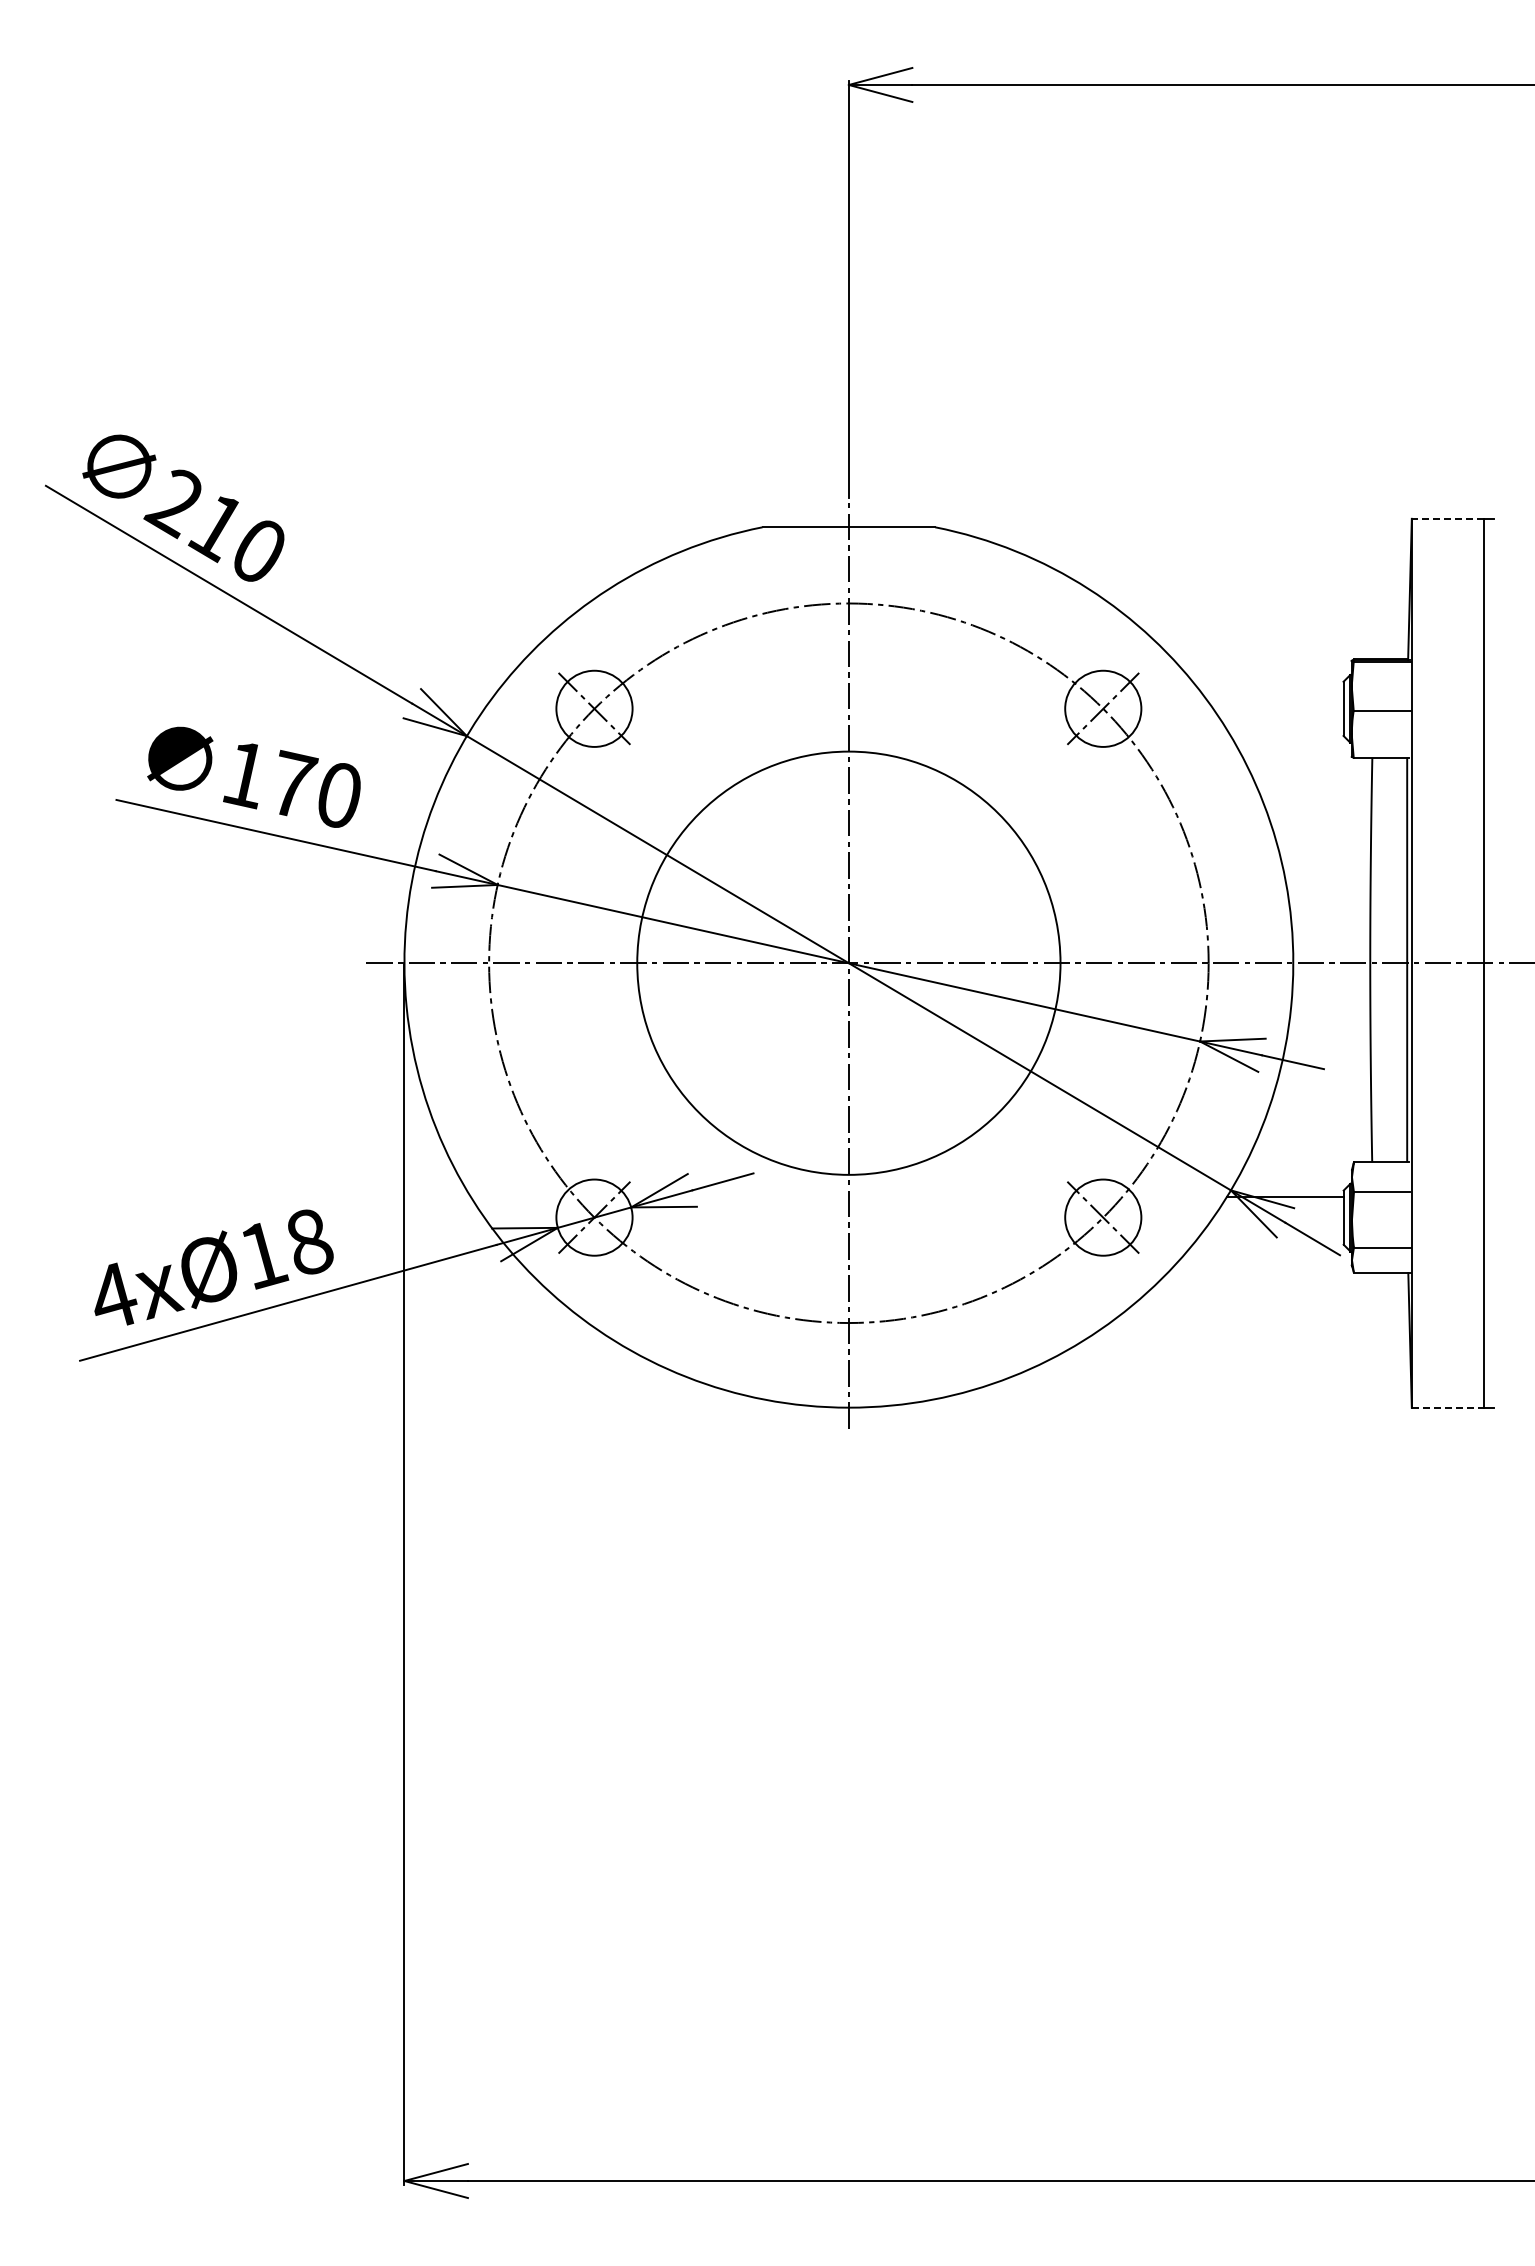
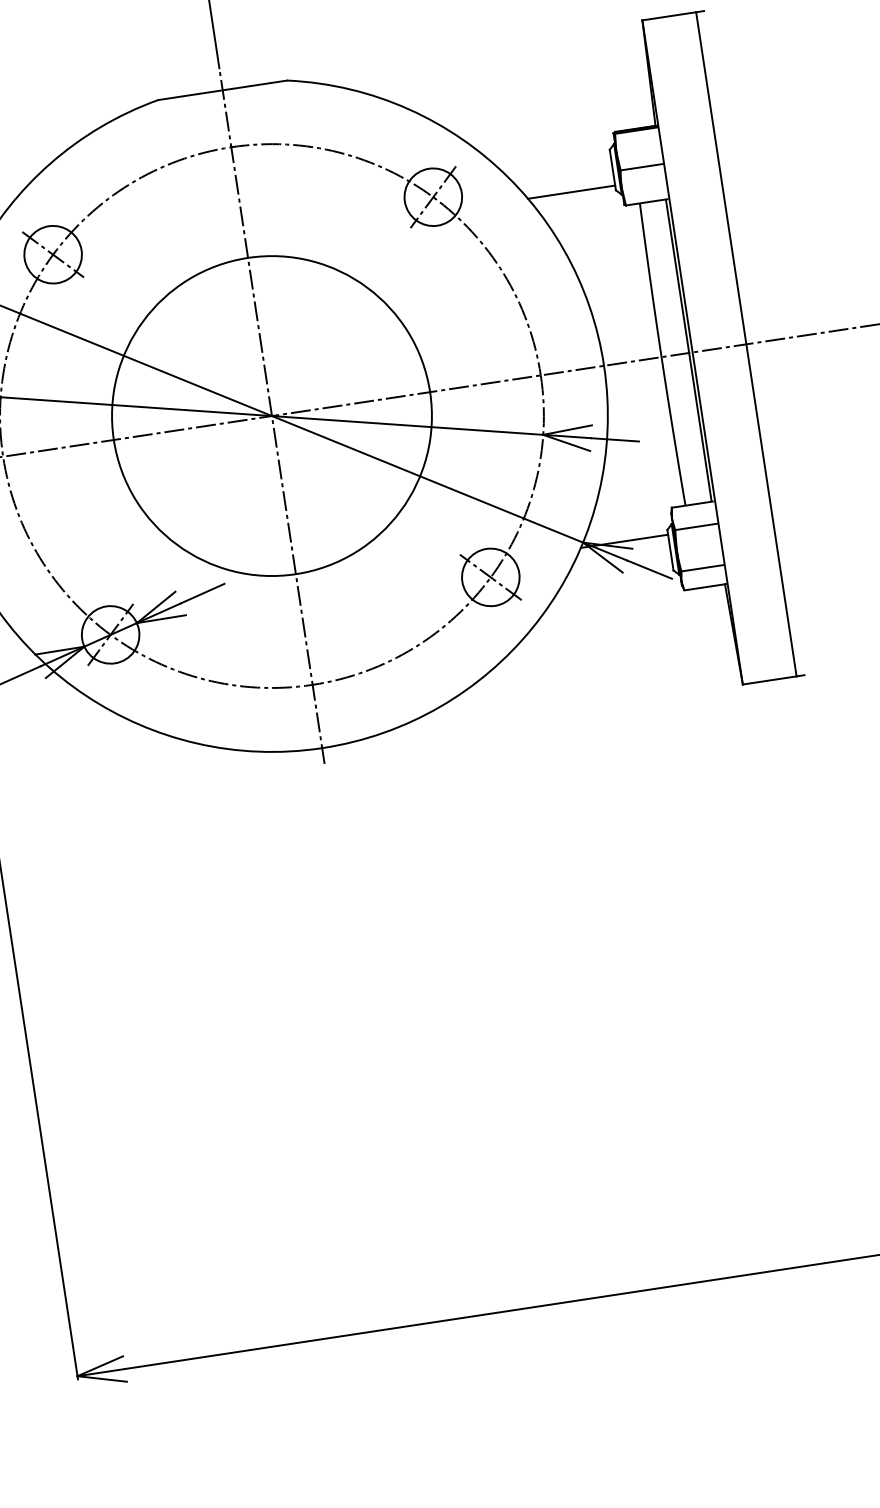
line: (1447, 518) -> (669, 16), dashed -> solid
line: (1284, 729) -> (571, 192), added
line: (1447, 1407) -> (769, 680), dashed -> solid

